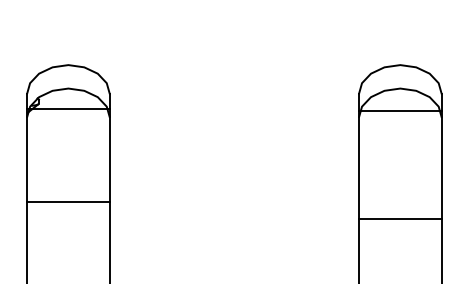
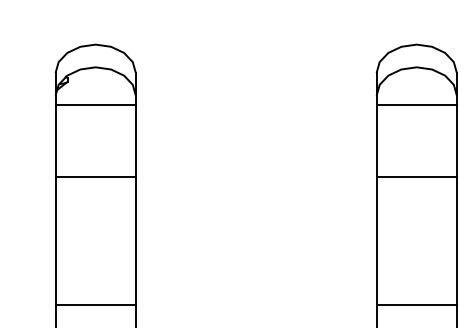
line: (68, 108) -> (95, 104), moved
line: (400, 110) -> (416, 104), moved
line: (400, 219) -> (416, 176), moved

